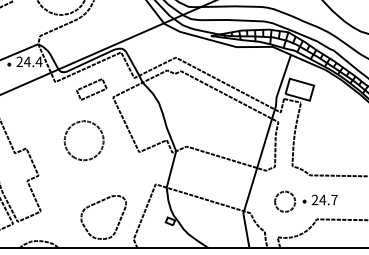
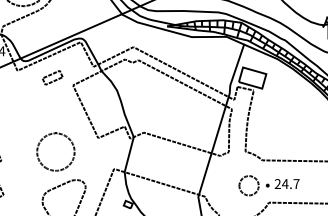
part: (91, 89) -> (52, 77), size x0.7
part: (67, 133) -> (39, 145), moved
part: (305, 201) -> (268, 185), moved

